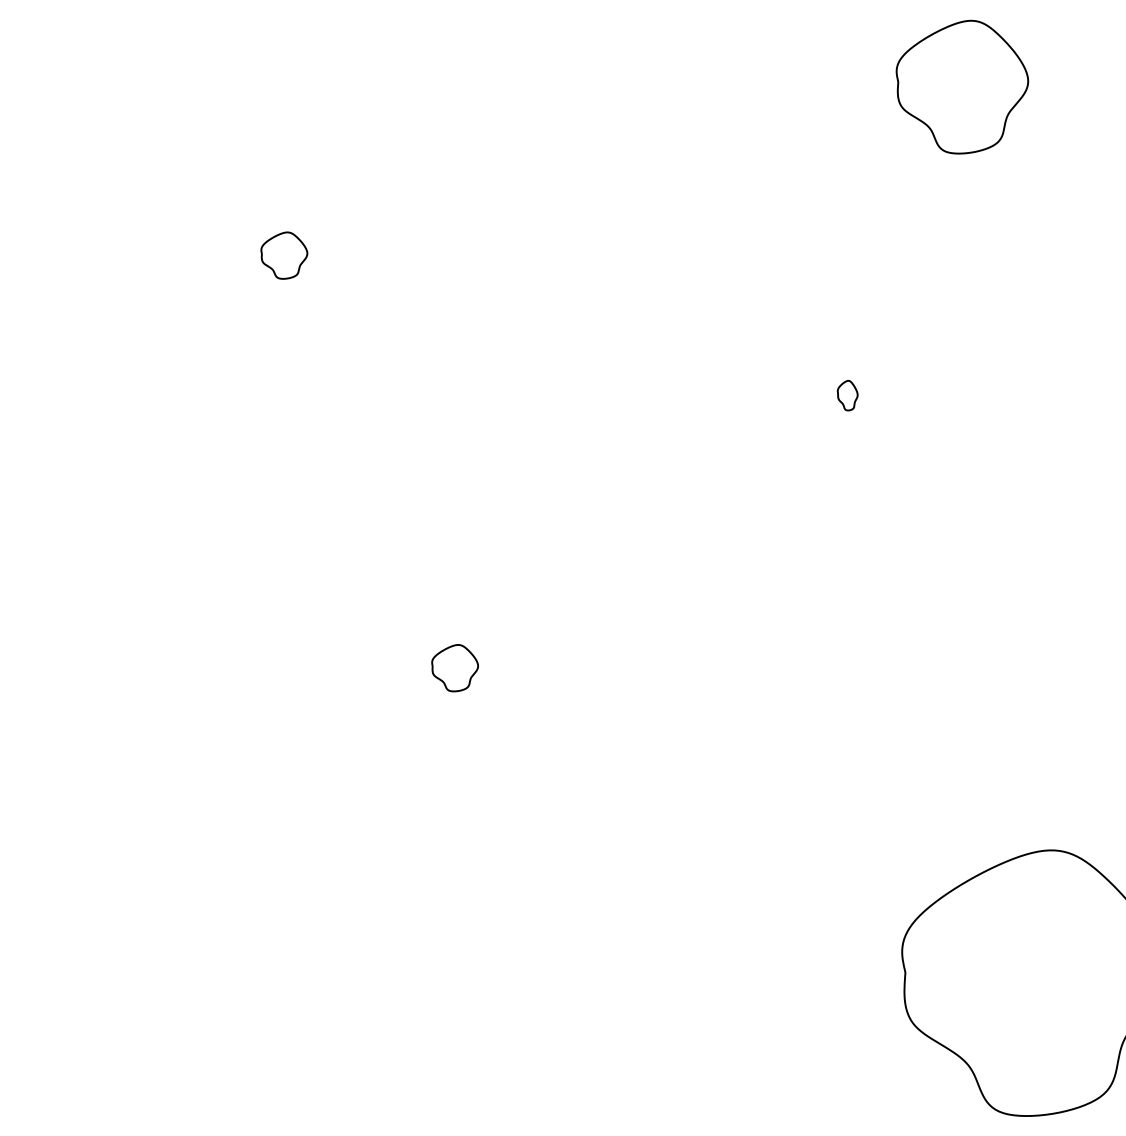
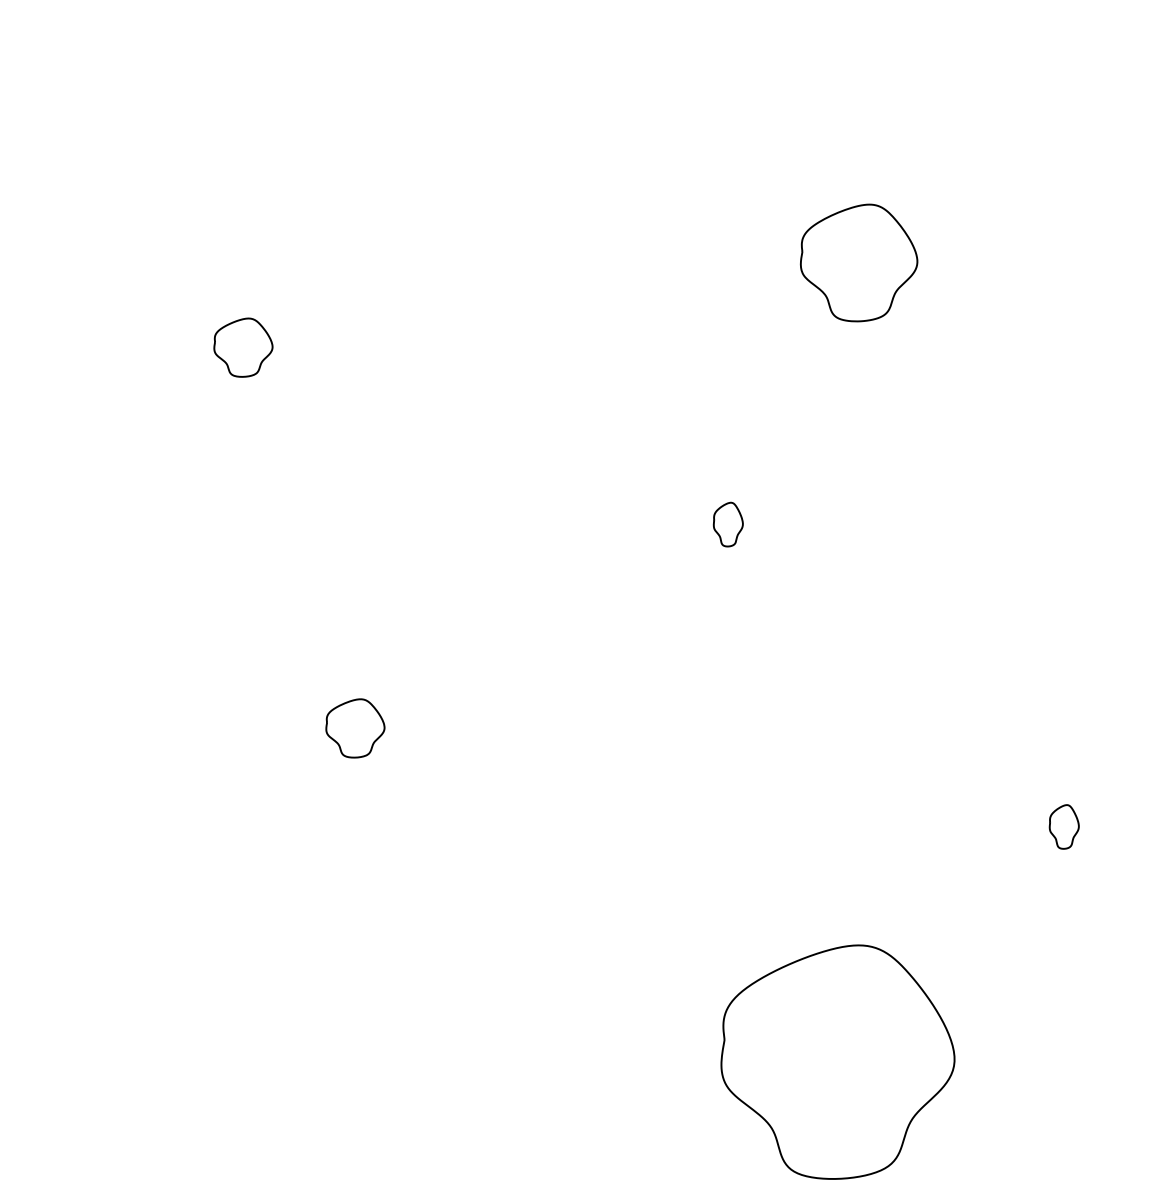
part: (284, 255) -> (243, 347), size x1.43
part: (847, 395) -> (727, 524), size x1.67
part: (455, 668) -> (355, 728), size x1.43

